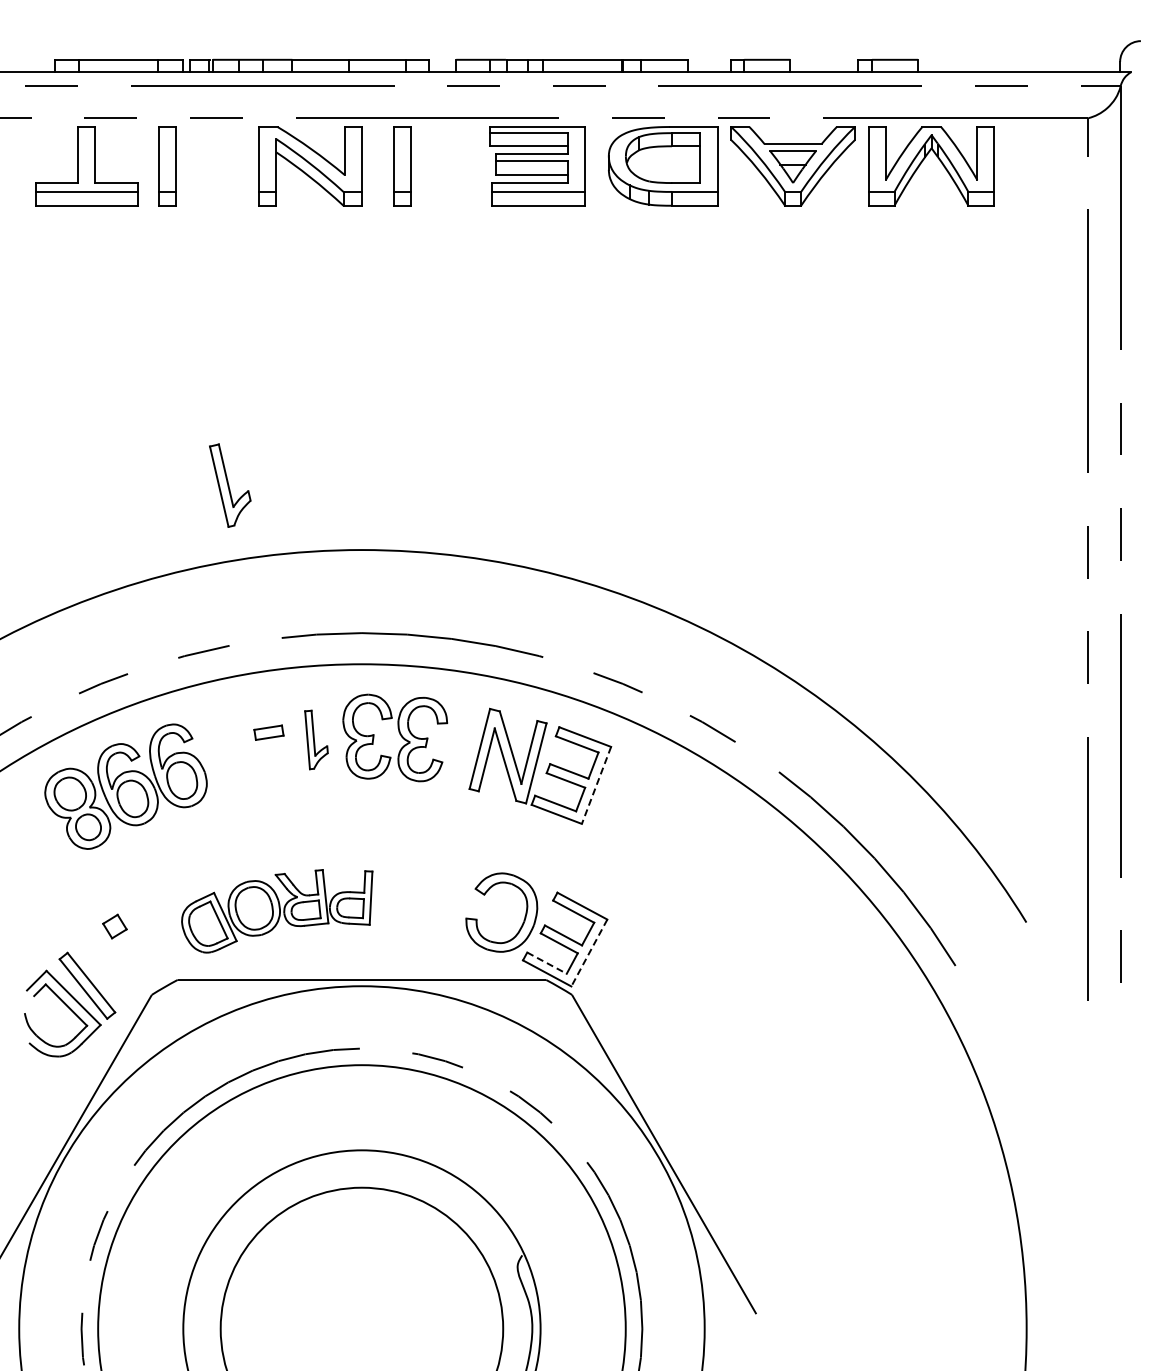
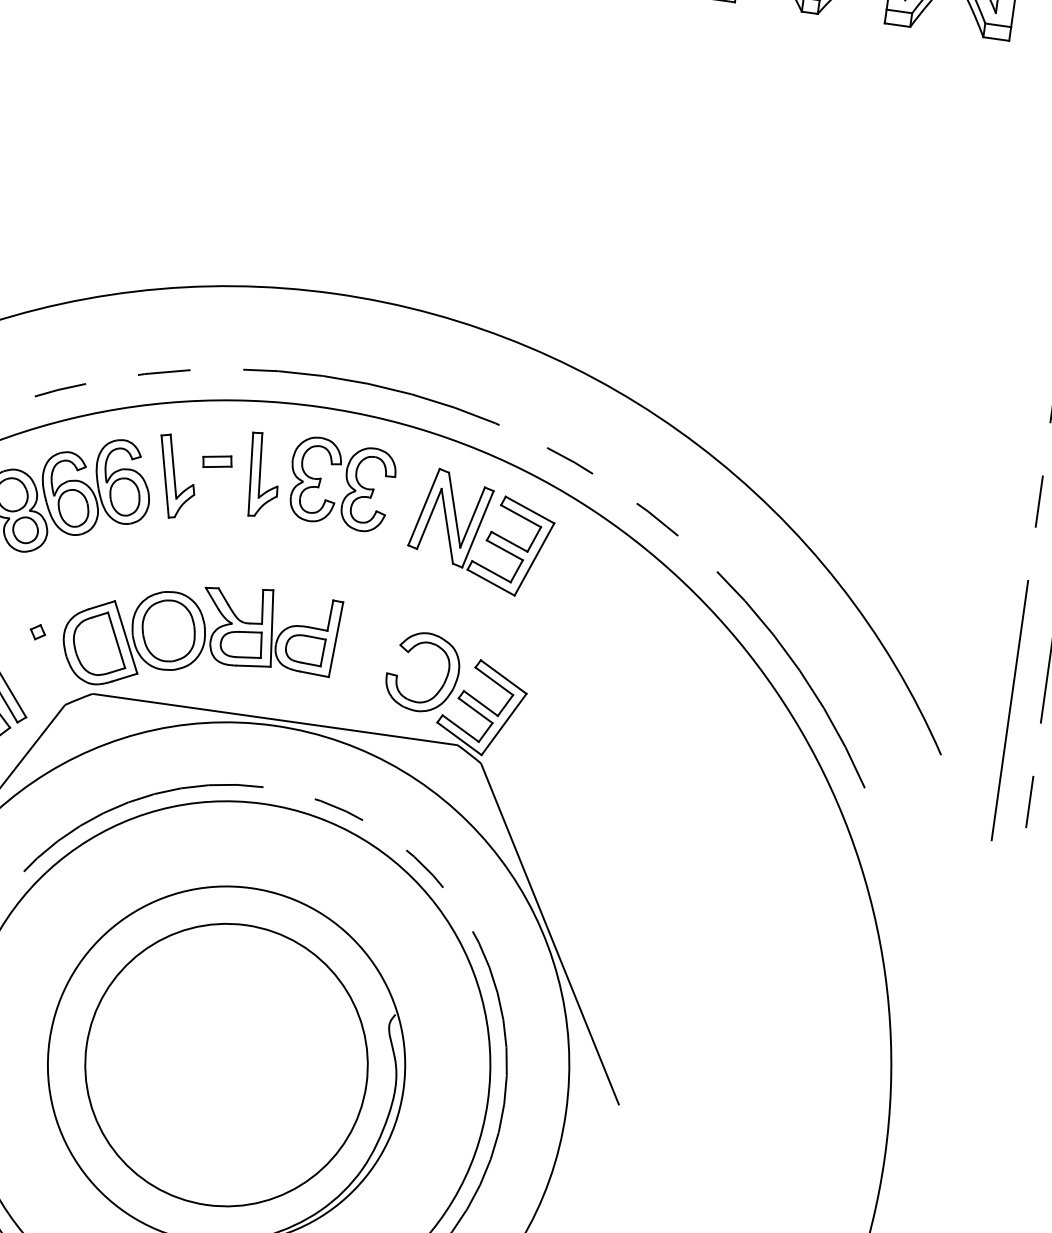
part: (230, 485) -> (176, 476), moved
part: (316, 739) -> (263, 475), size x1.43
line: (596, 785) -> (534, 559), dashed -> solid
part: (277, 911) -> (201, 639), size x1.43
part: (114, 926) -> (37, 632), size x0.62
line: (589, 953) -> (504, 724), dashed -> solid
line: (547, 963) -> (461, 729), dashed -> solid

